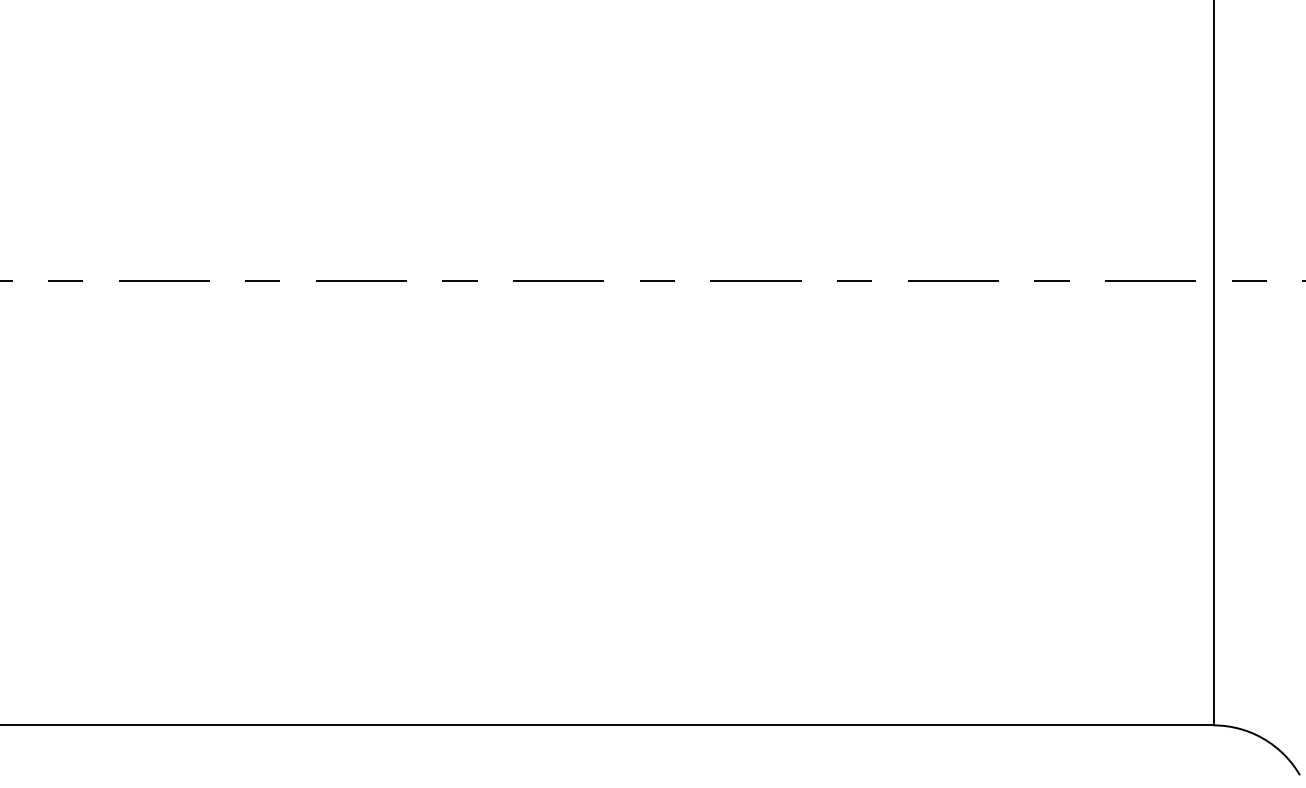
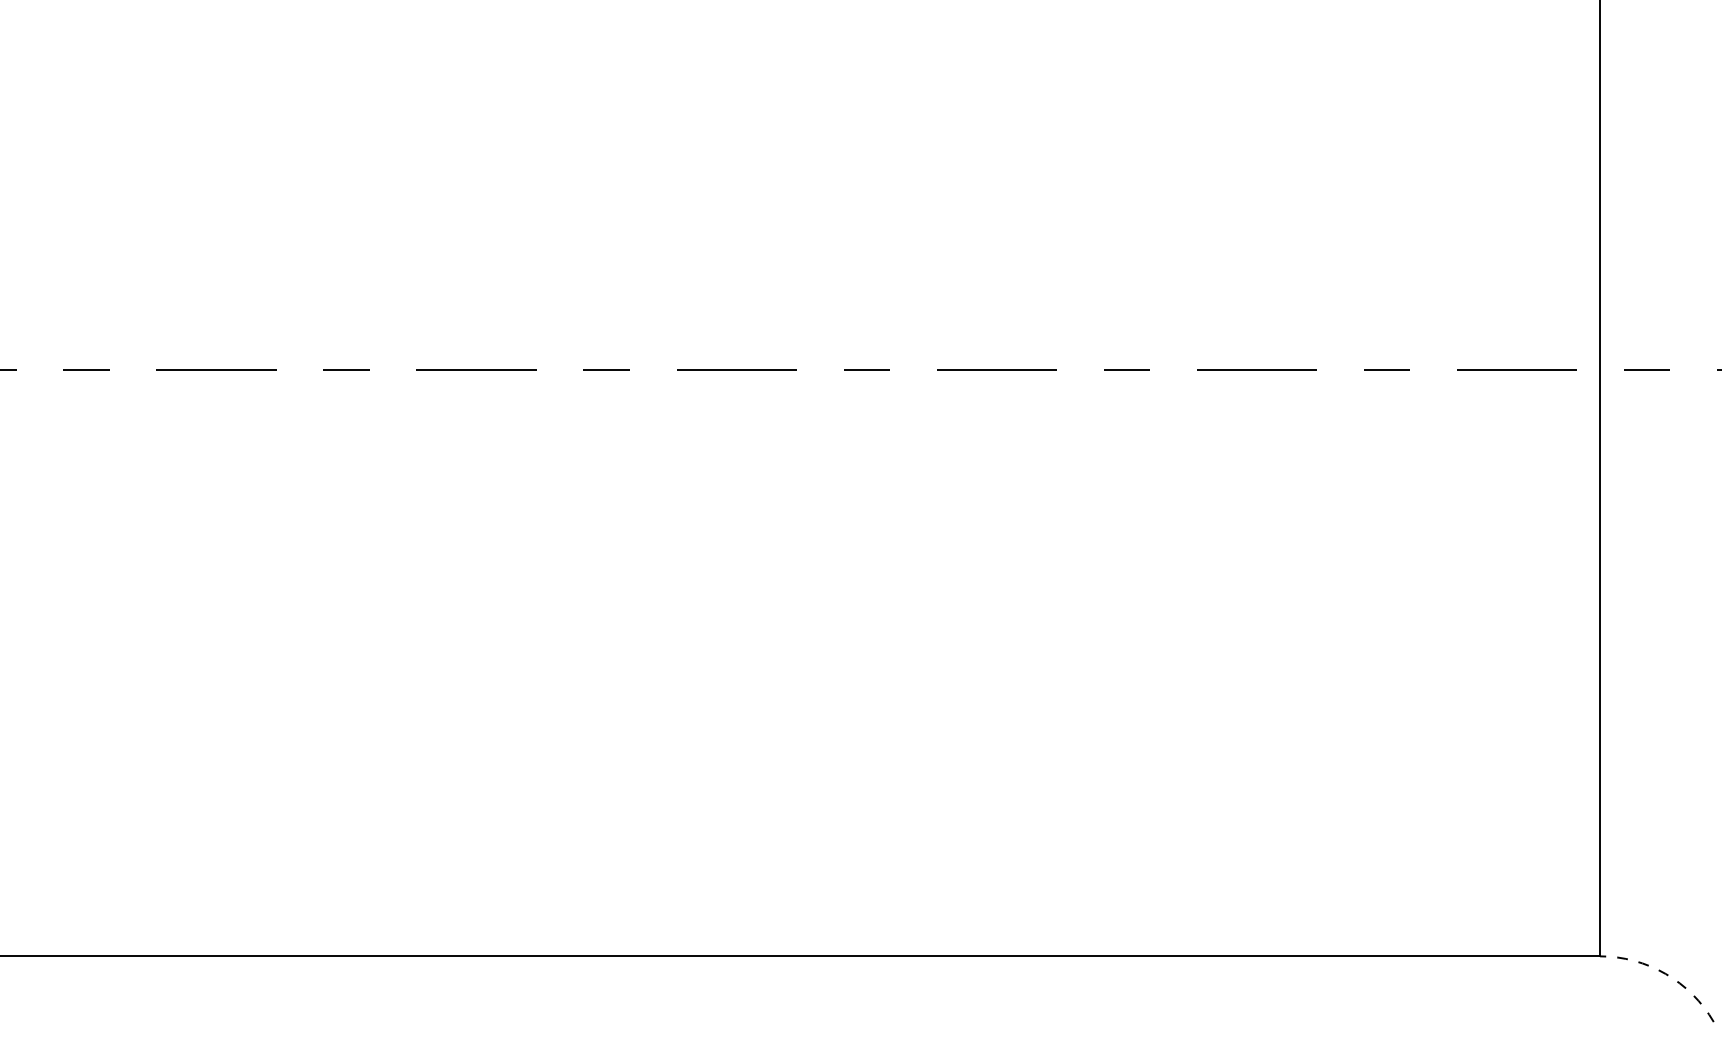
arc: (1263, 738) -> (1665, 973), solid -> dashed

